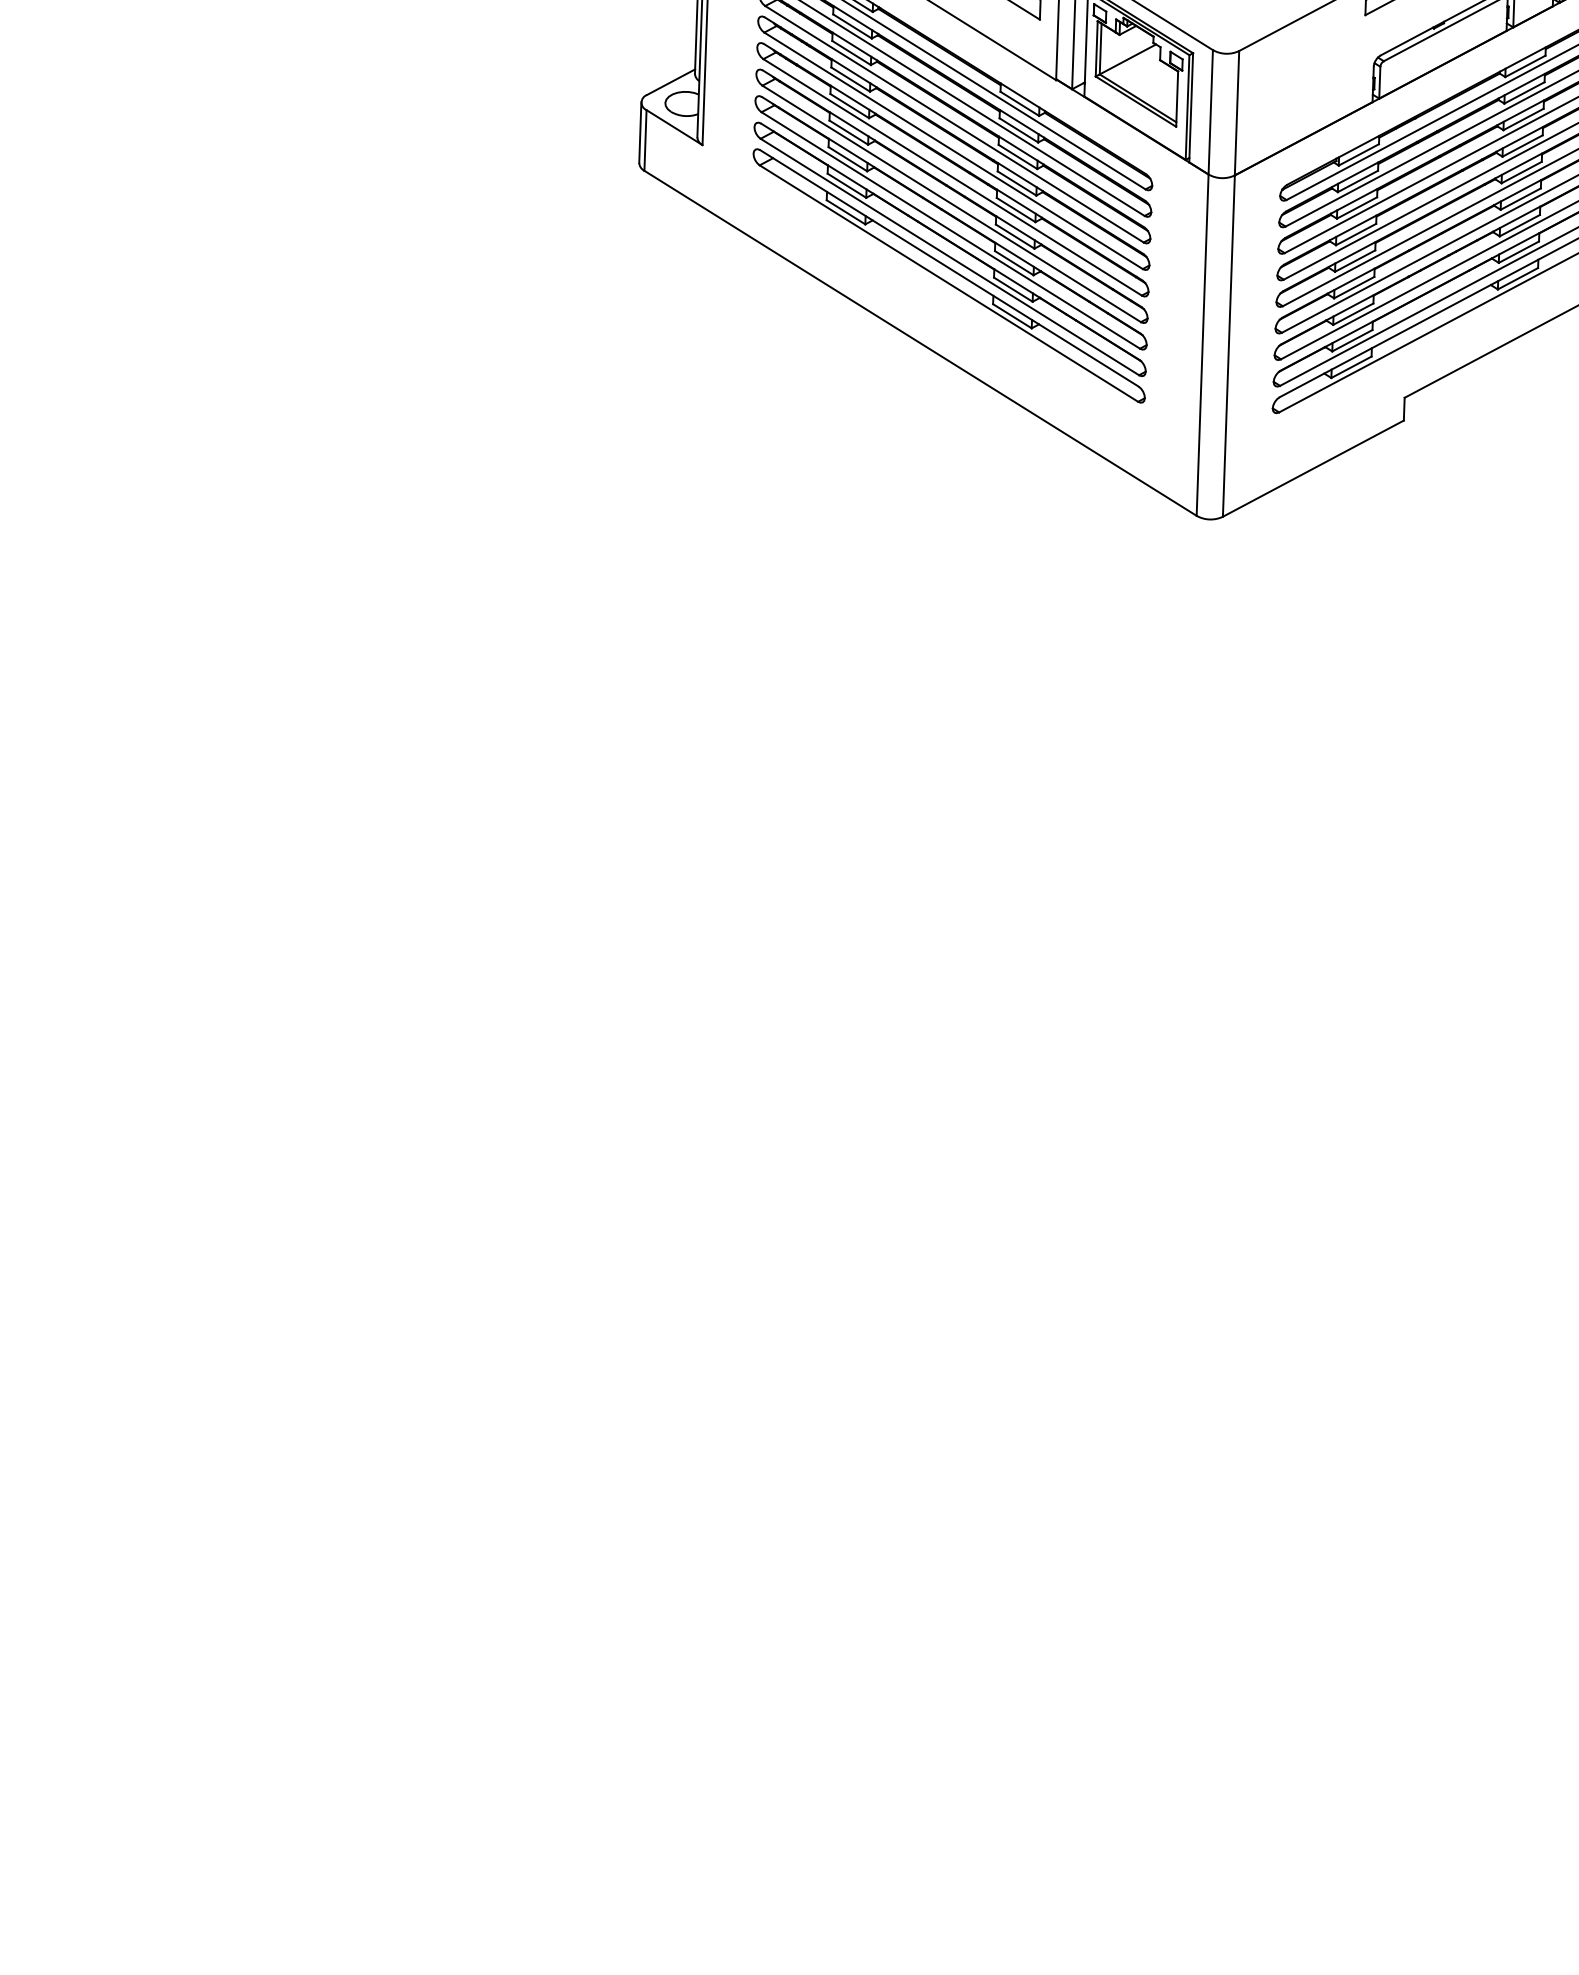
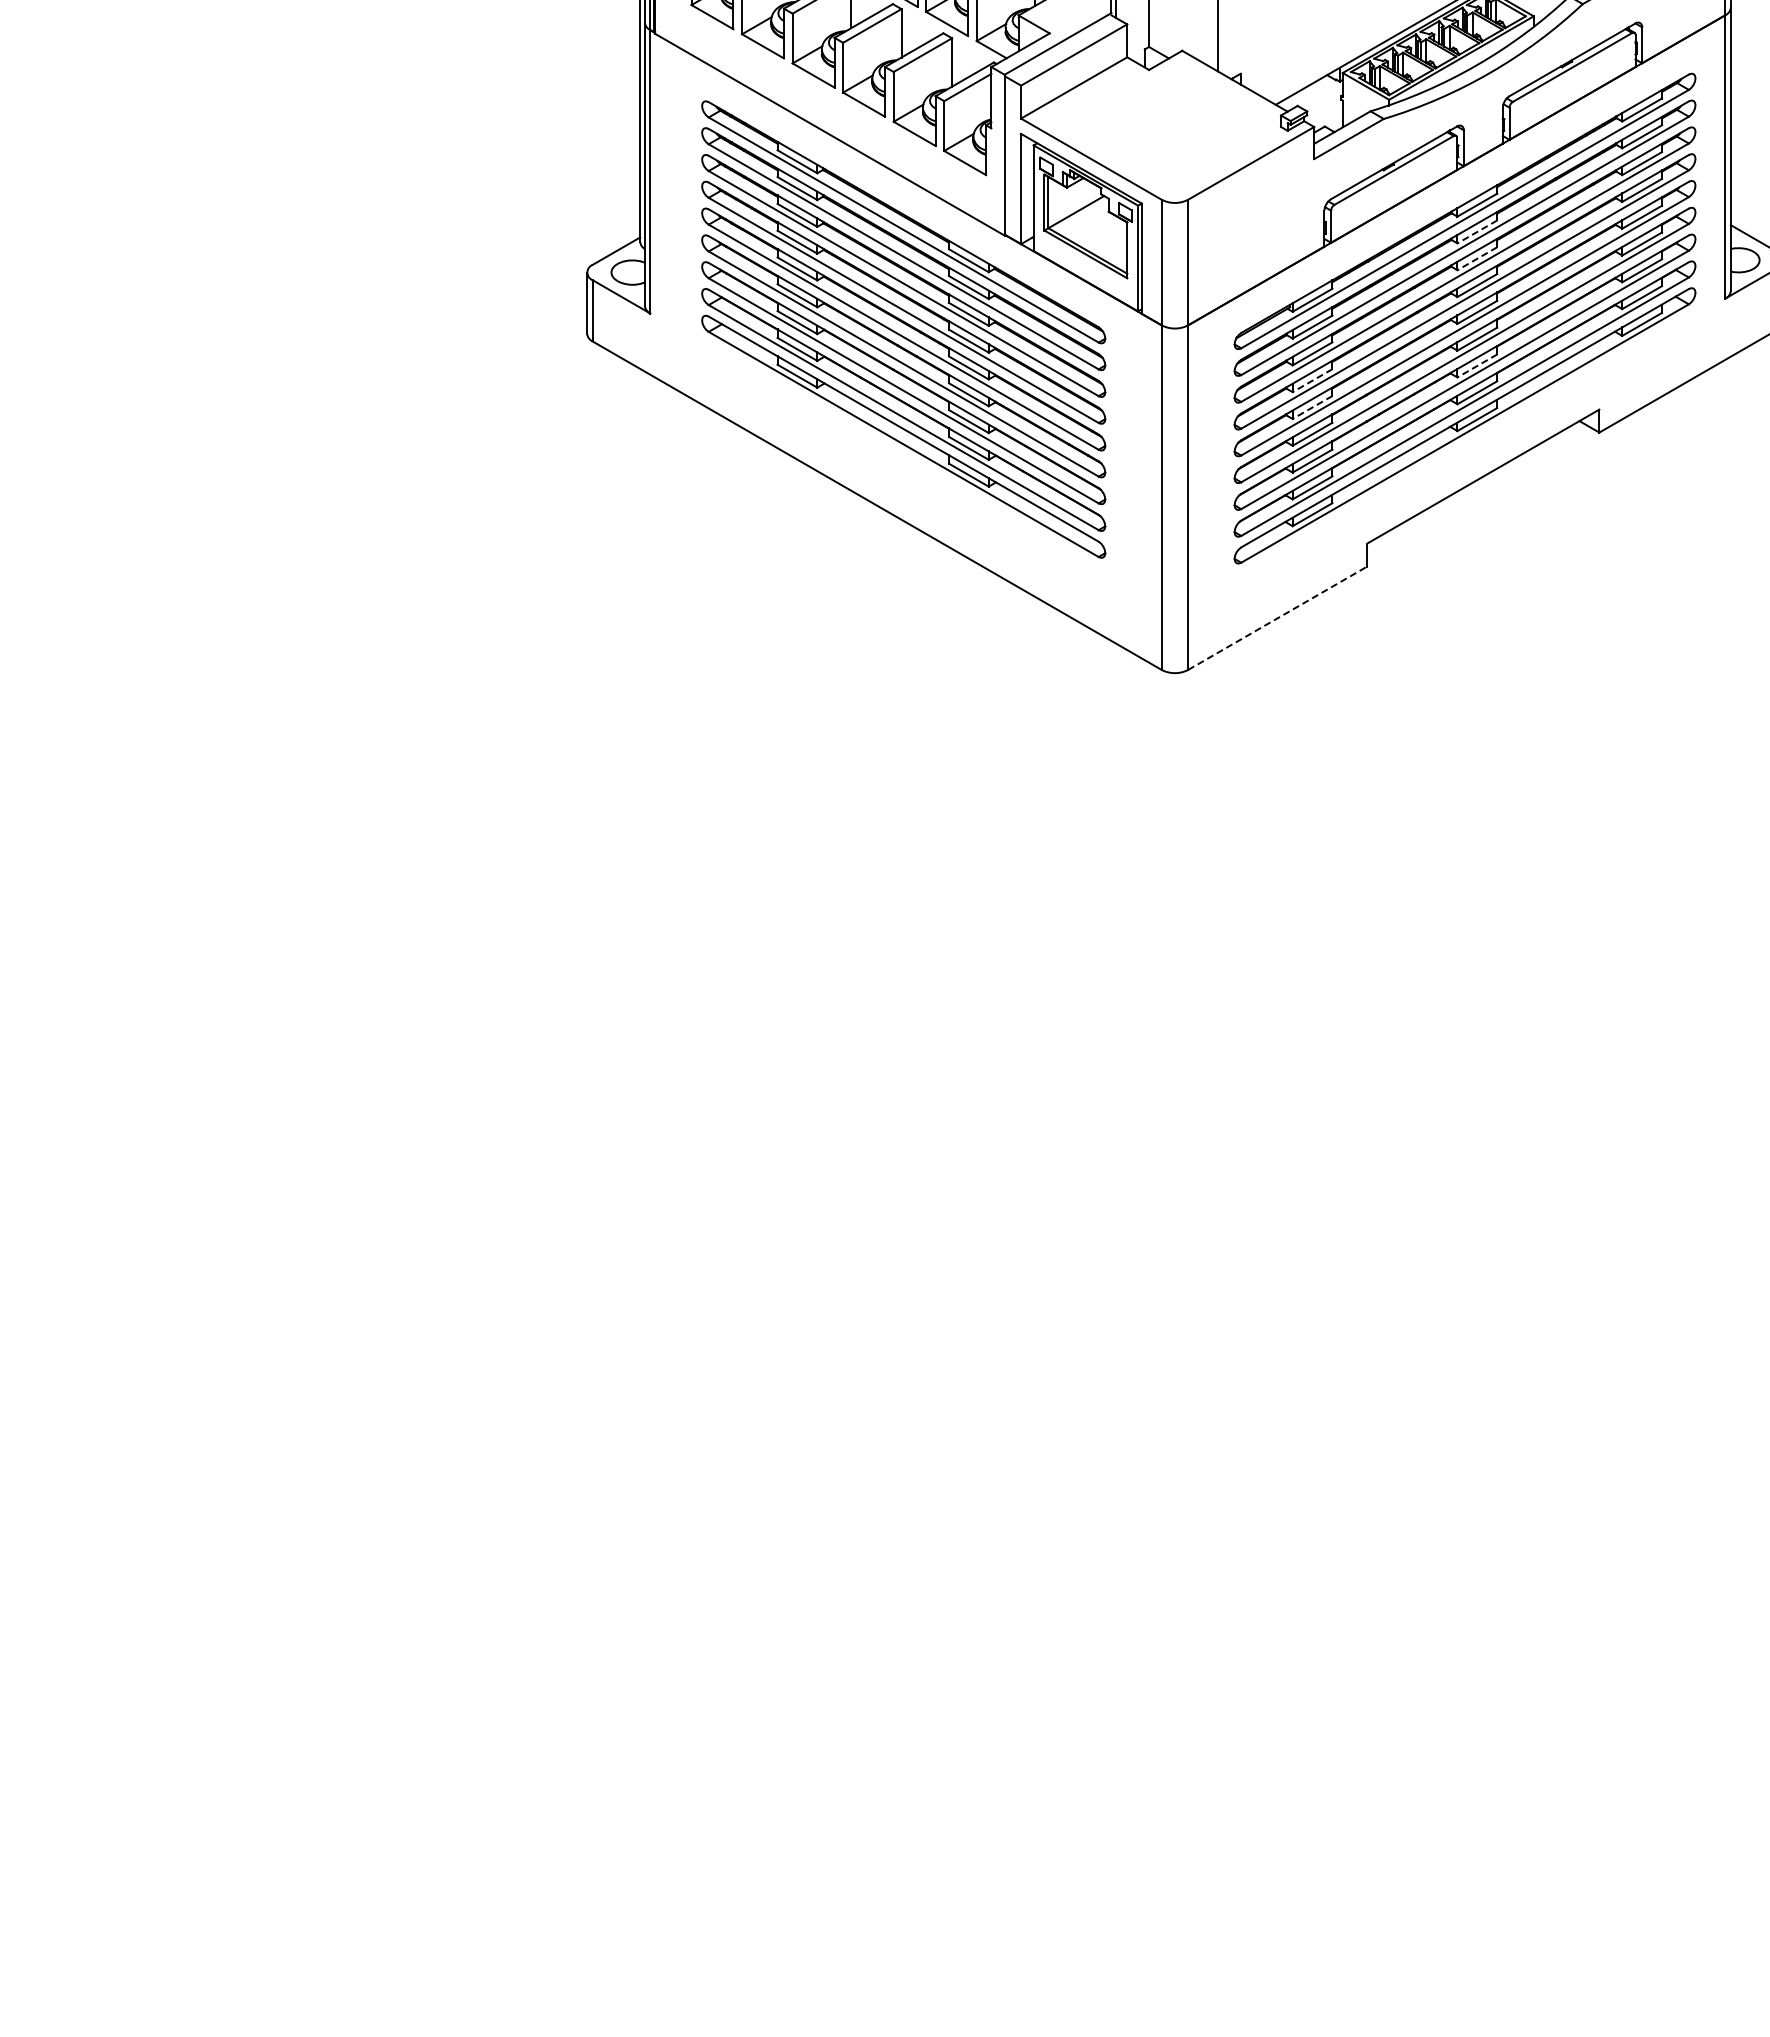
line: (1524, 92) -> (1477, 231), solid -> dashed
line: (1523, 119) -> (1477, 258), solid -> dashed
line: (1520, 225) -> (1477, 365), solid -> dashed
line: (1356, 234) -> (1312, 380), solid -> dashed
line: (1355, 261) -> (1312, 407), solid -> dashed
line: (1314, 468) -> (1278, 618), solid -> dashed

